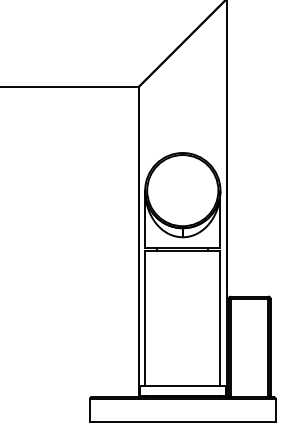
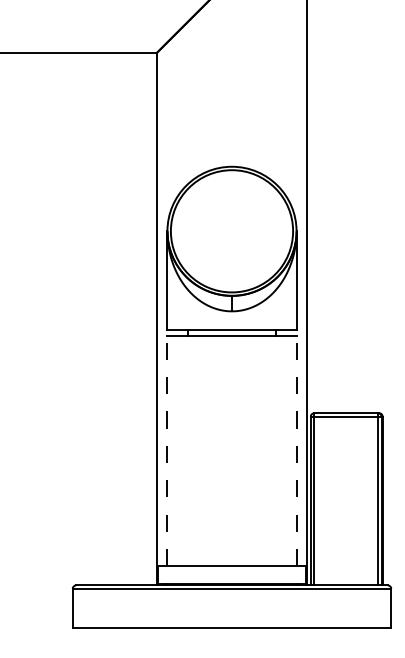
line: (145, 318) -> (167, 450), solid -> dashed
line: (220, 318) -> (296, 450), solid -> dashed

